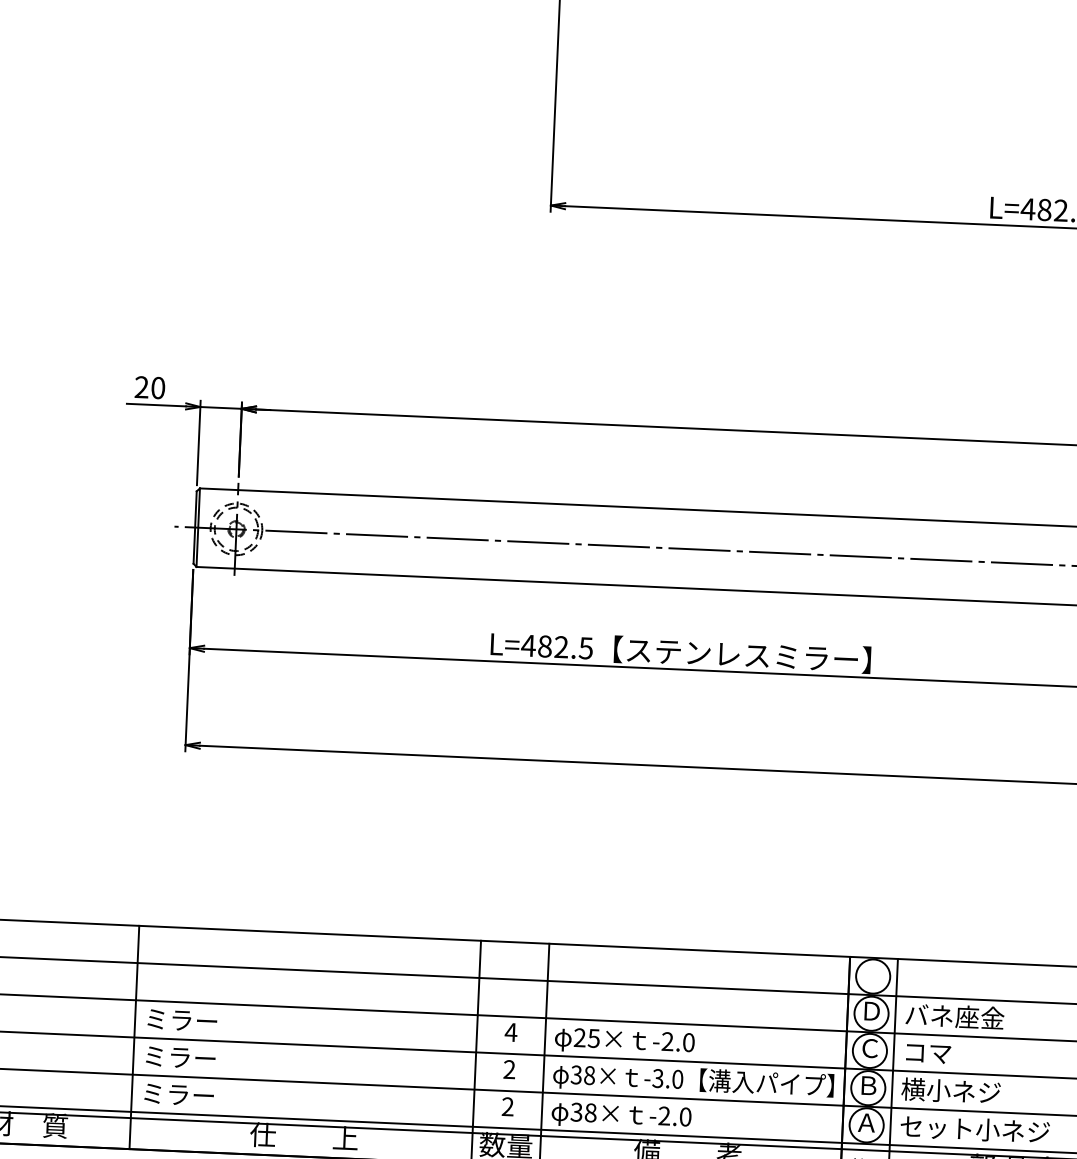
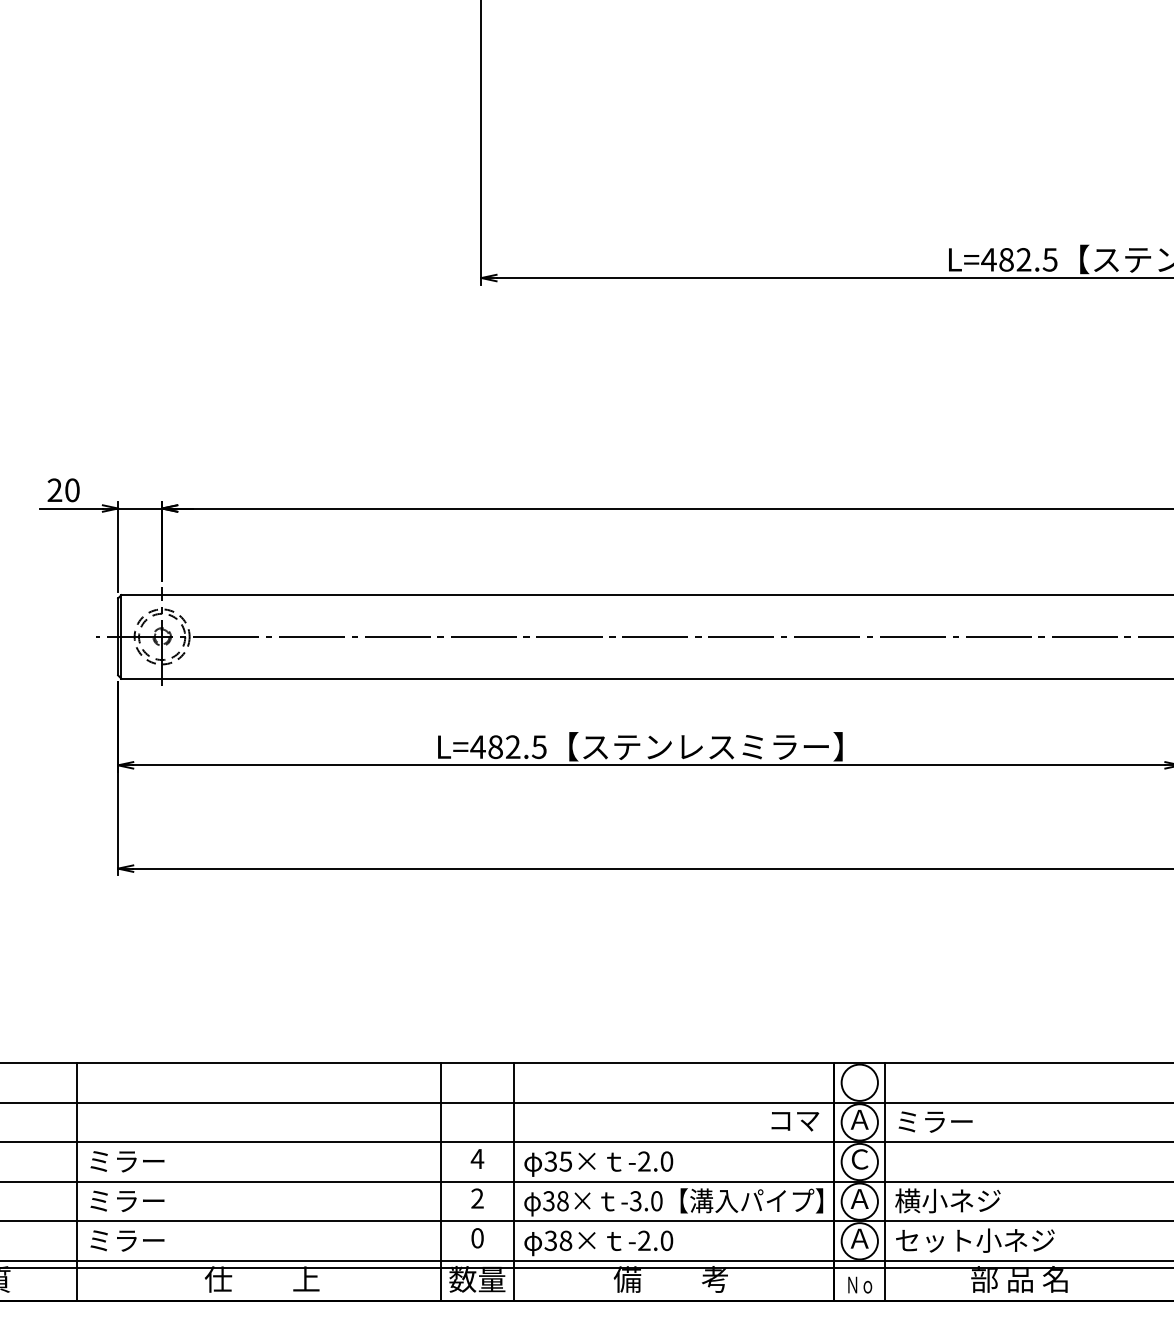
text: (871, 1011) -> (859, 1119), Ｄ -> Ａ
text: (954, 1016) -> (948, 1121), バネ座金 -> ミラー
text: (579, 1037) -> (550, 1161), 25× -> 35×
text: (928, 1053) -> (795, 1121), moved
text: (868, 1085) -> (859, 1198), Ｂ -> Ａ
text: (507, 1107) -> (477, 1238), 2 -> 0

